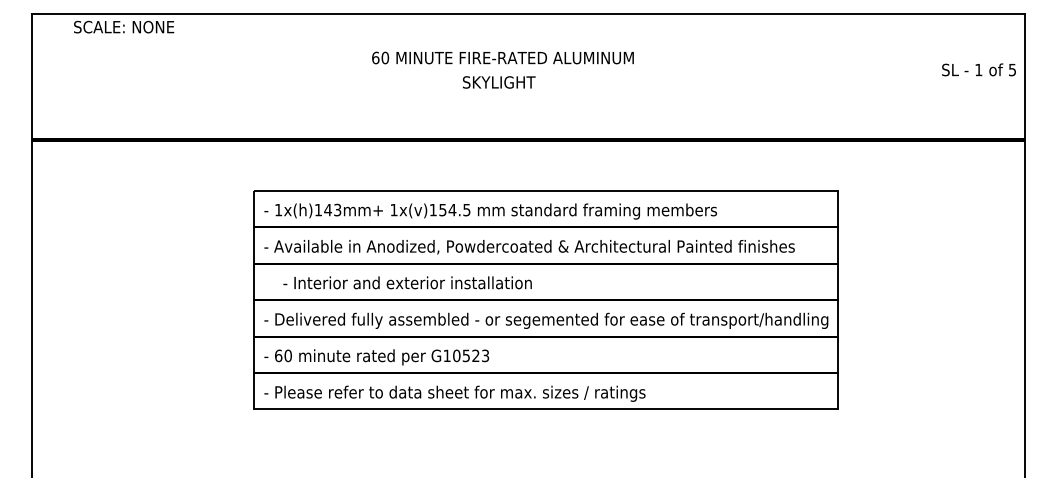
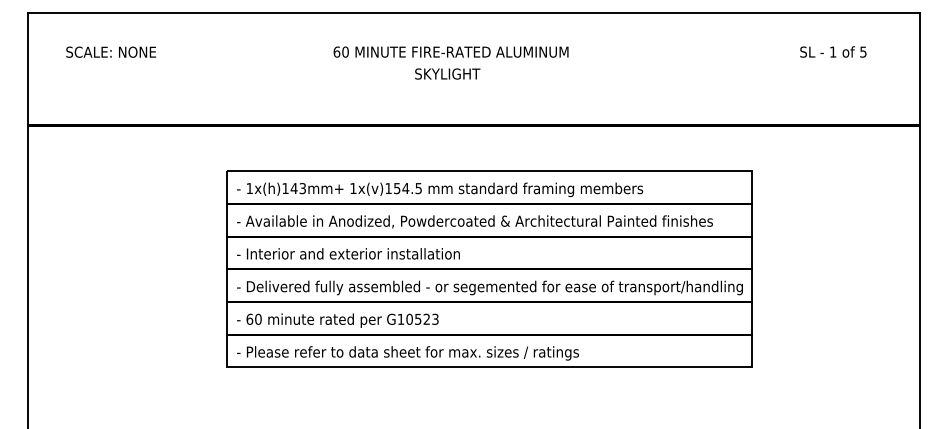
text: (124, 26) -> (111, 51), moved
text: (978, 69) -> (832, 51), moved
text: (407, 282) -> (348, 253), moved

